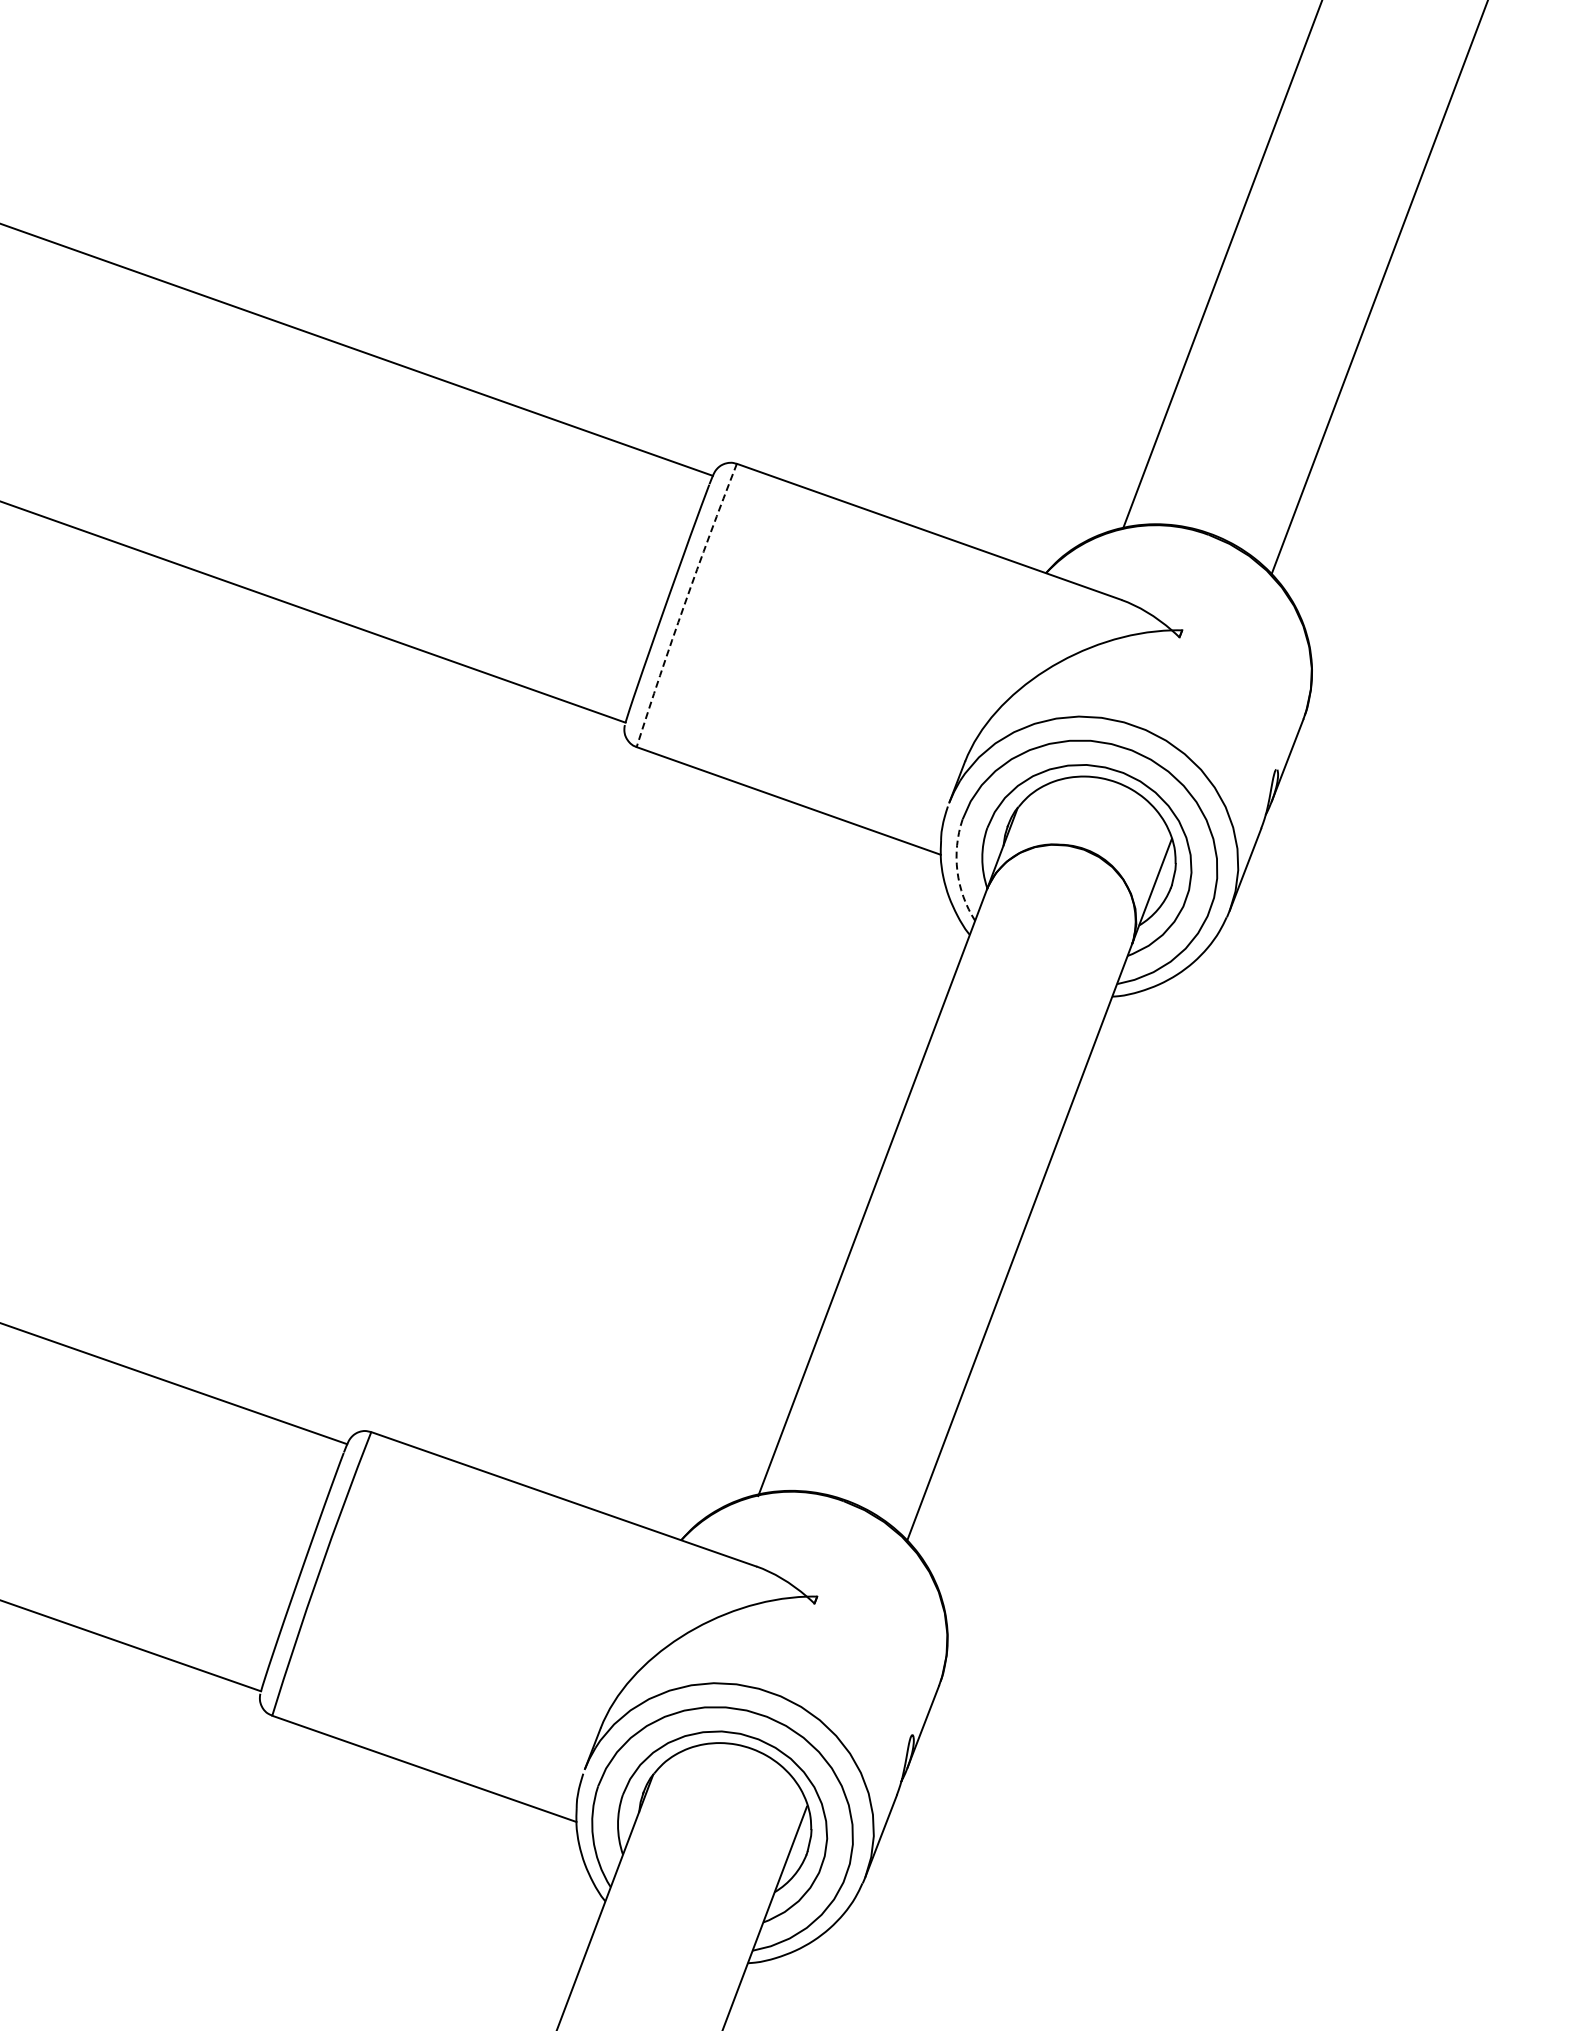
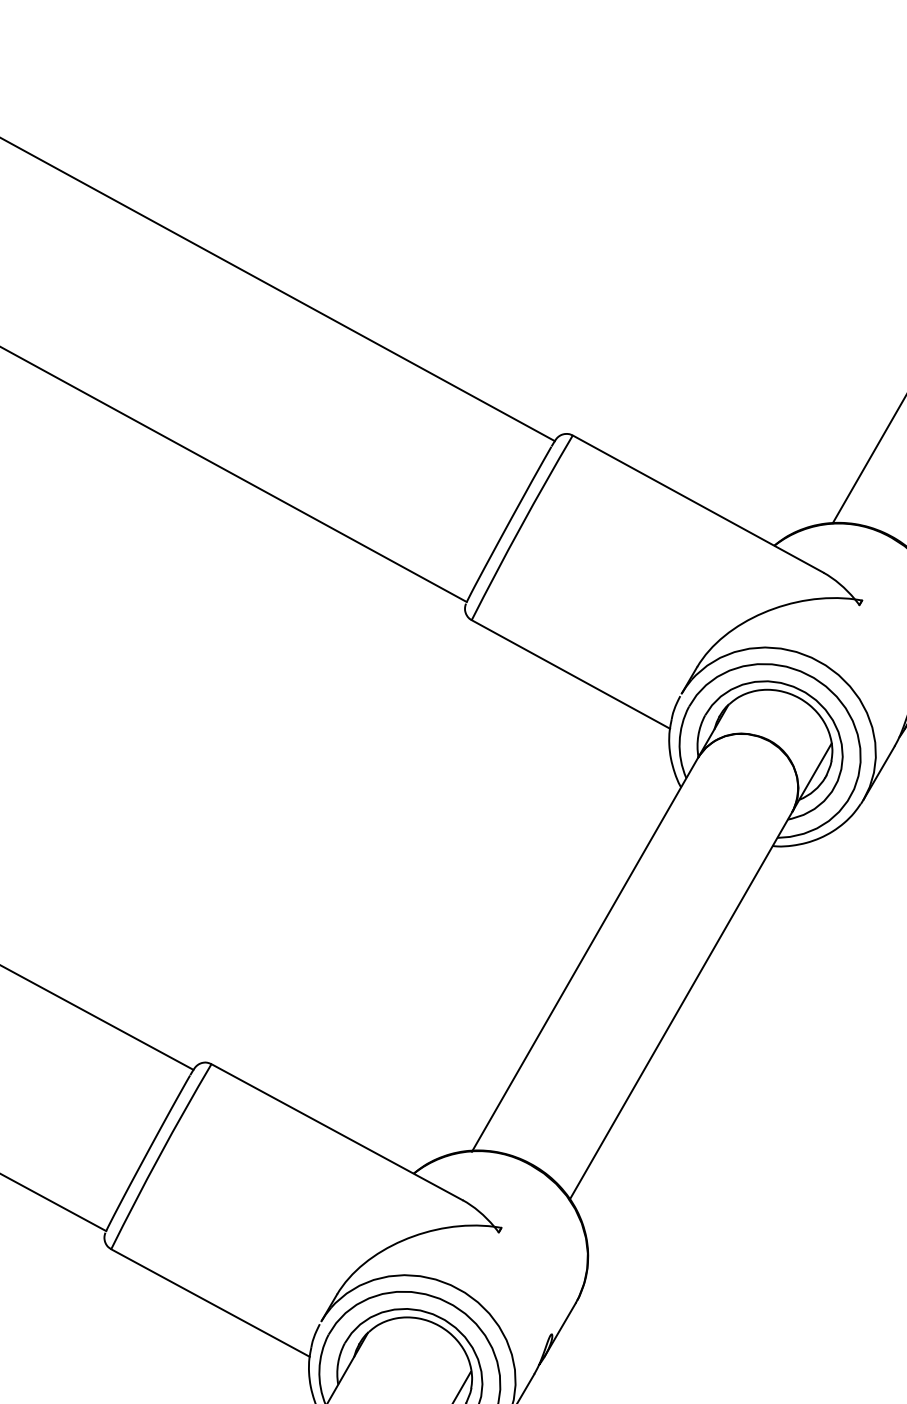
arc: (684, 604) -> (520, 526), dashed -> solid
arc: (957, 871) -> (679, 742), dashed -> solid

